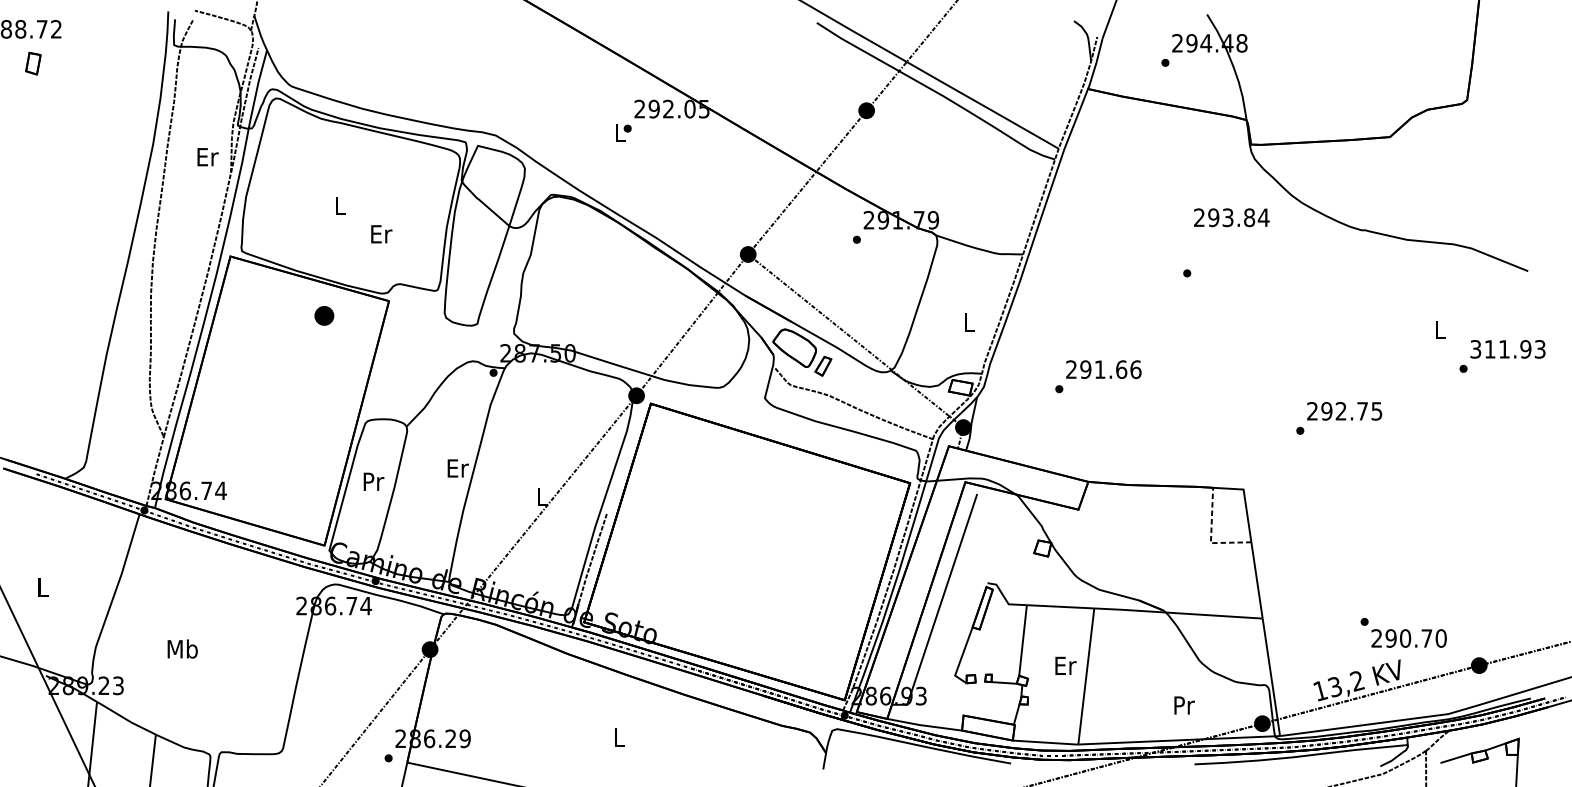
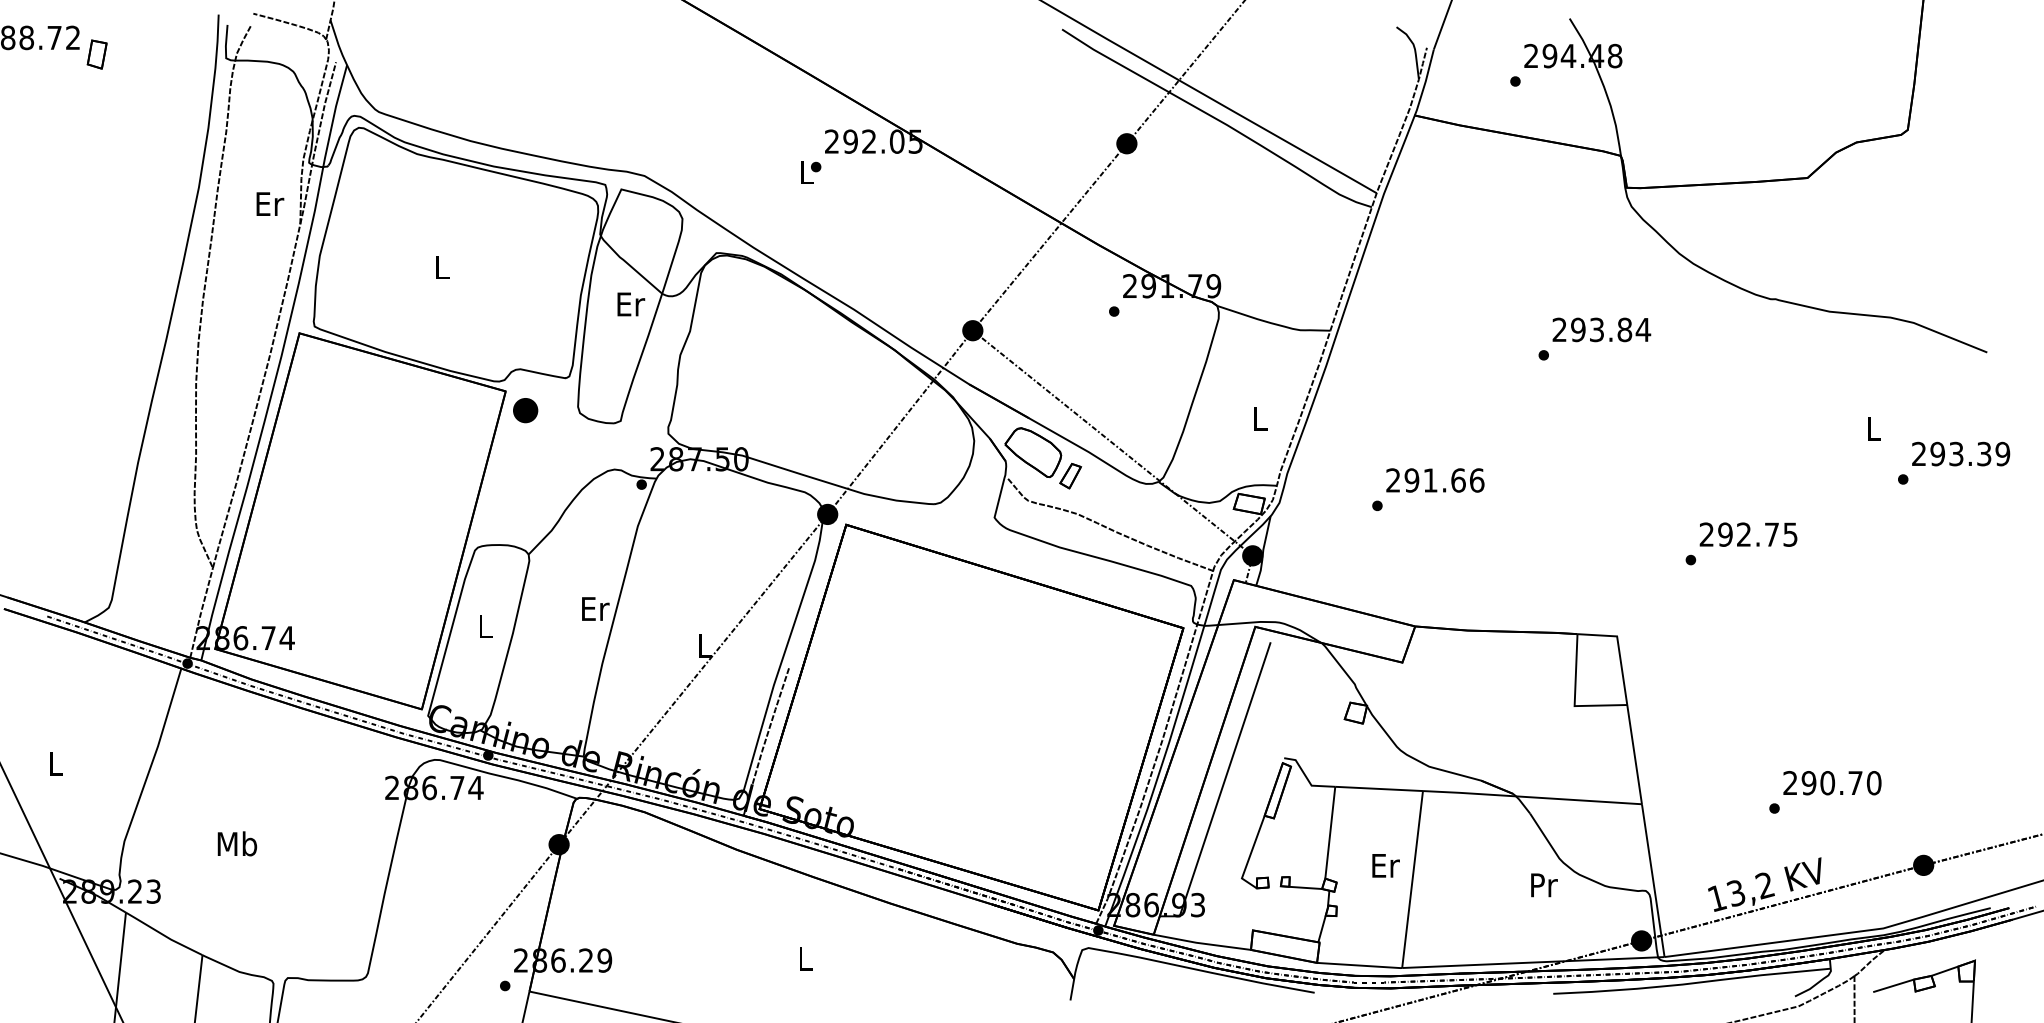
part: (32, 63) -> (96, 54), moved
text: (1231, 217) -> (1601, 329), moved
text: (381, 234) -> (631, 304), moved
part: (324, 315) -> (525, 410), moved
text: (1508, 348) -> (1961, 453), 311.93 -> 293.39
text: (373, 481) -> (485, 626), Pr -> L
line: (1211, 535) -> (1575, 696), dashed -> solid
text: (1409, 638) -> (1832, 783), moved
text: (1184, 705) -> (1544, 885), moved

